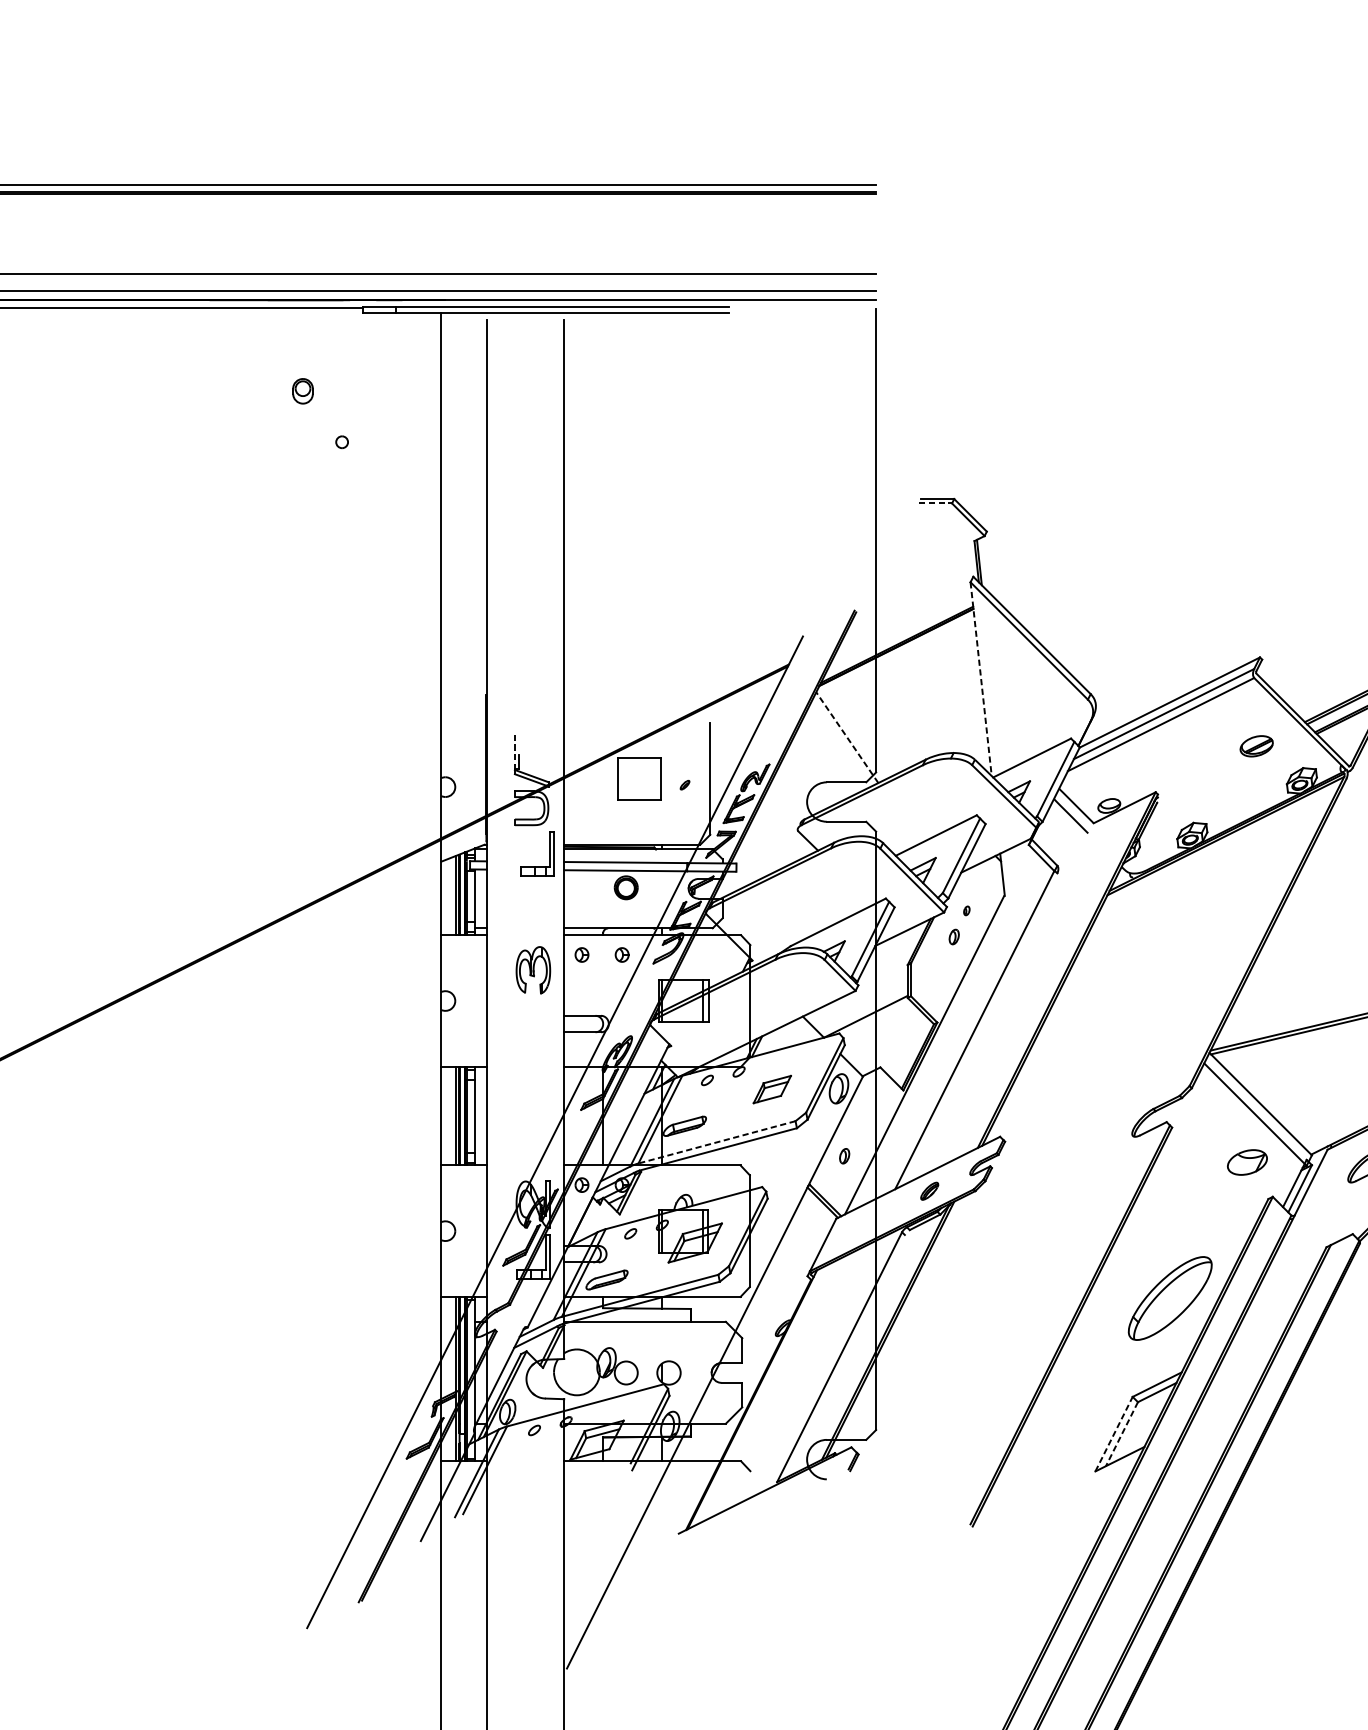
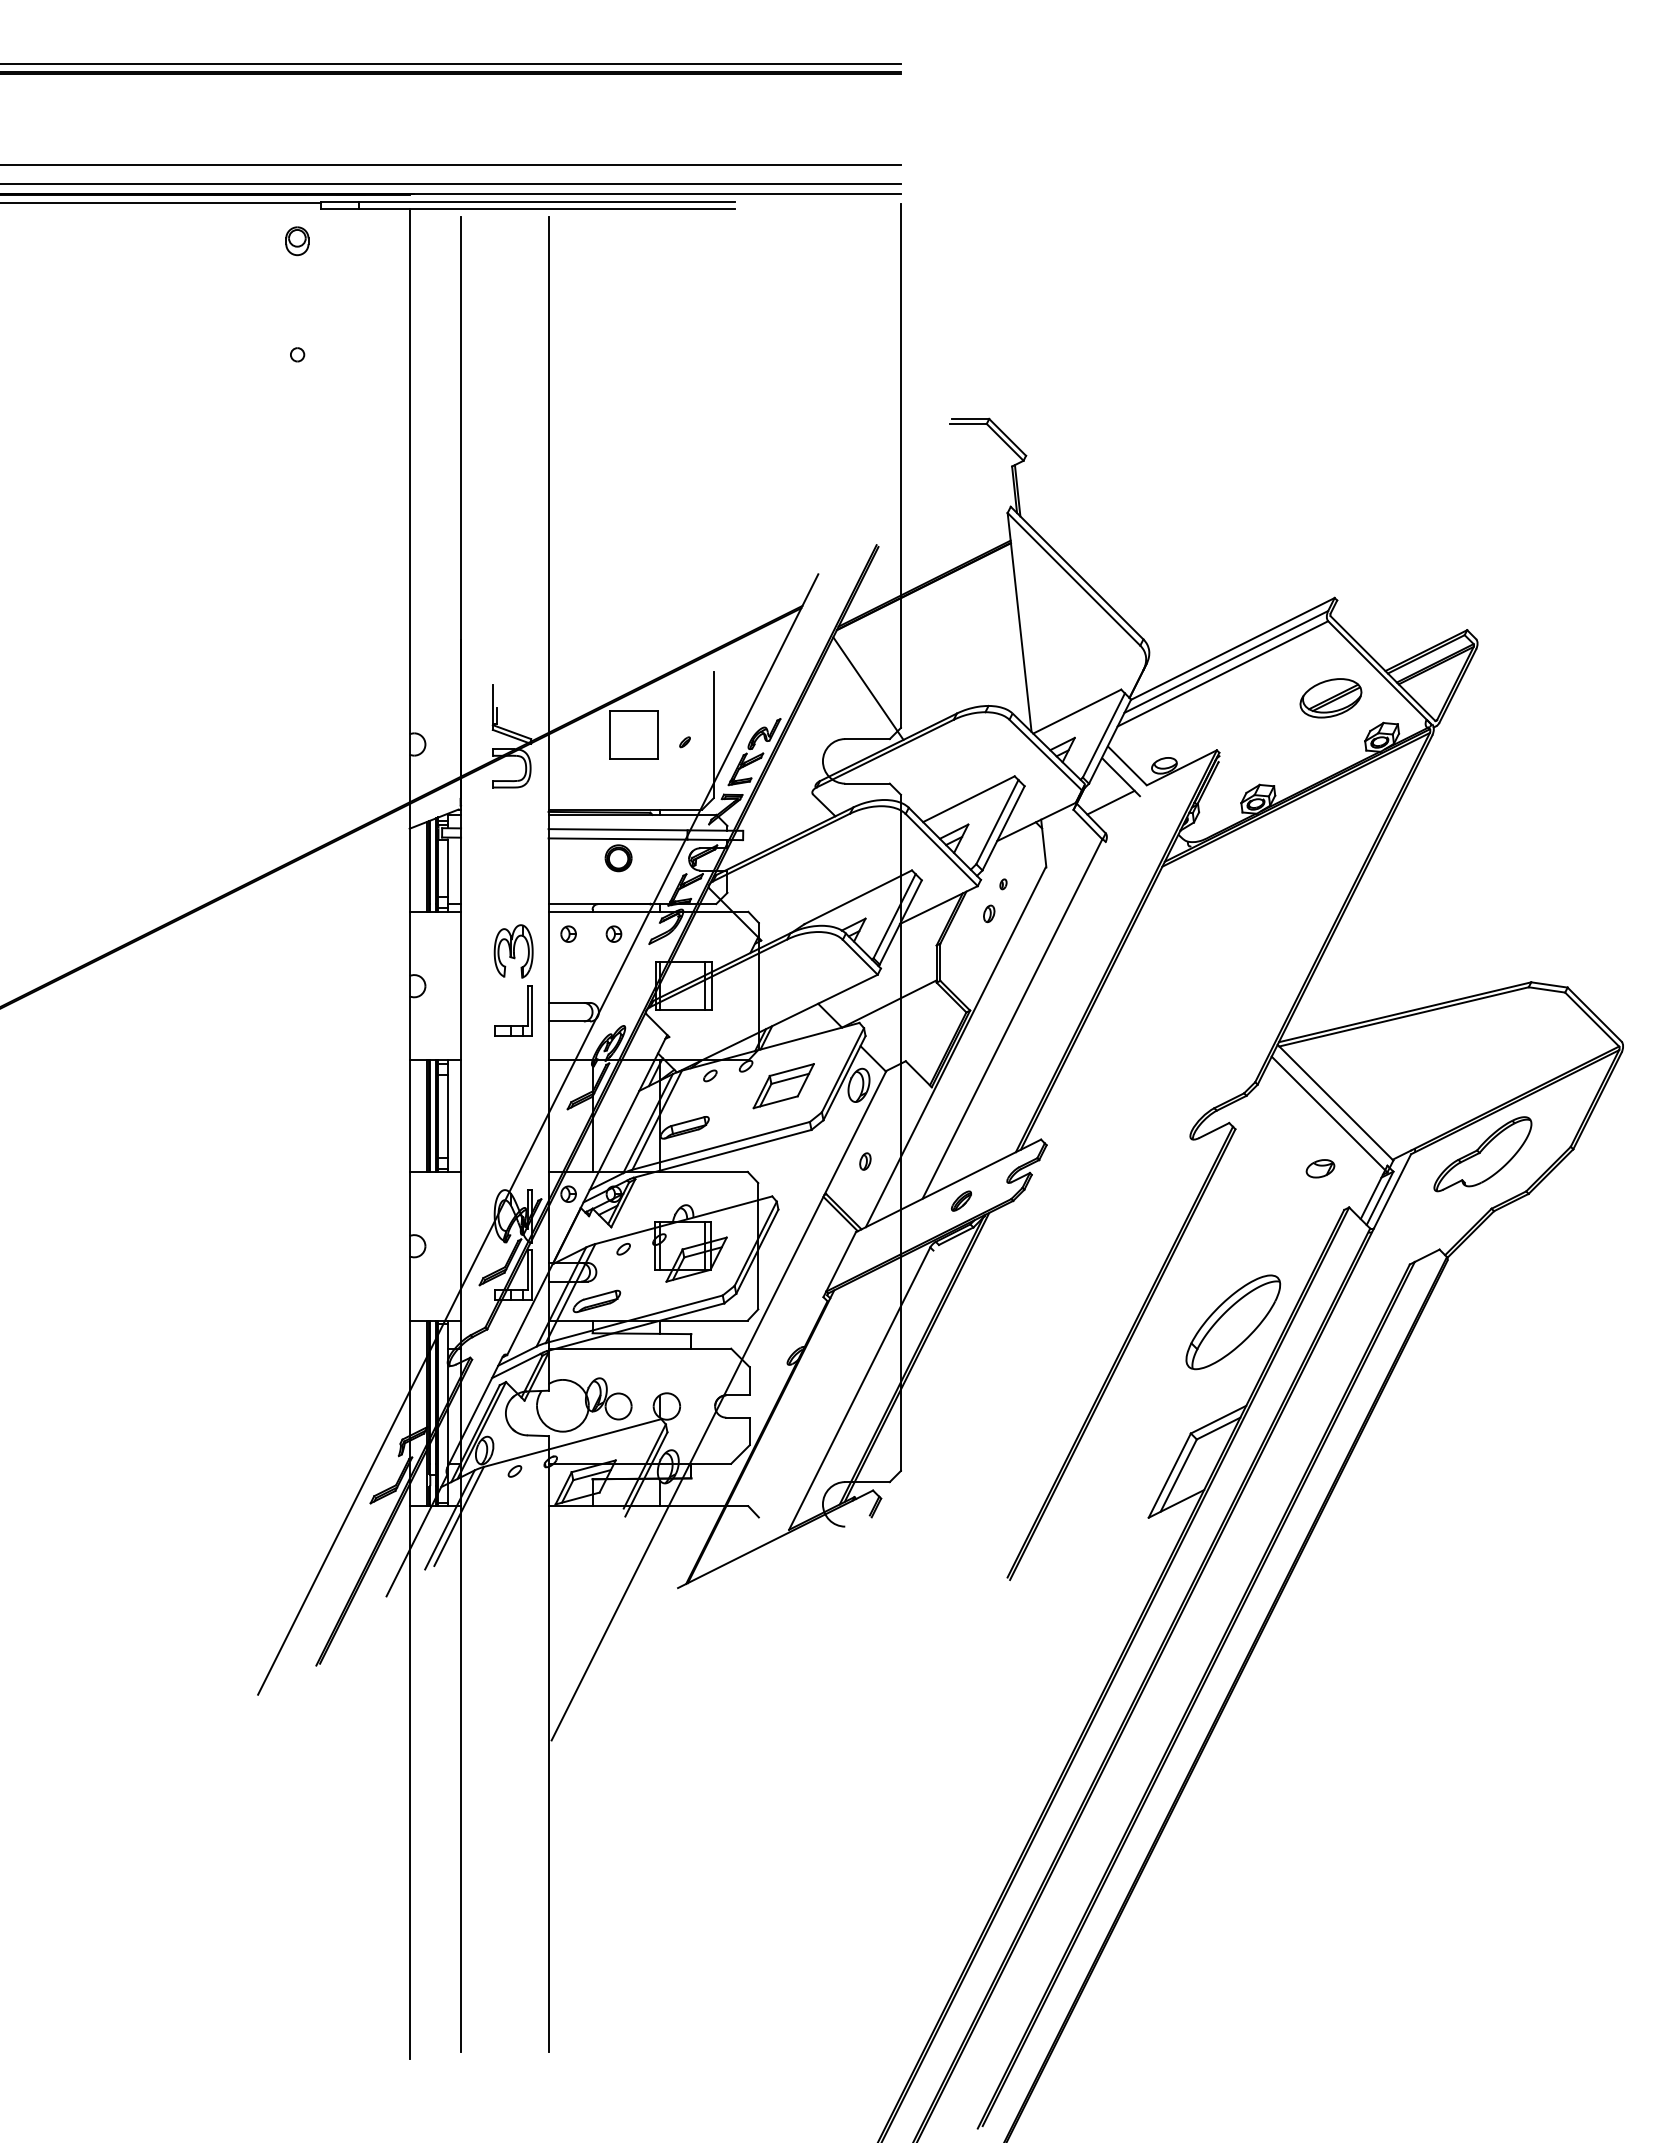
part: (303, 391) -> (297, 241), moved
line: (935, 503) -> (968, 423), dashed -> solid
line: (981, 679) -> (1019, 622), dashed -> solid
line: (847, 737) -> (868, 688), dashed -> solid
part: (1256, 746) -> (1330, 698), size x1.67
line: (514, 751) -> (492, 704), dashed -> solid
line: (1061, 838) -> (1110, 802), added
part: (550, 853) -> (527, 1010), moved
part: (772, 1089) -> (783, 1086), size x1.43
line: (717, 1142) -> (721, 1145), dashed -> solid
part: (1247, 1162) -> (1320, 1168), size x0.62
line: (1114, 1434) -> (1170, 1475), dashed -> solid
line: (1121, 1434) -> (1178, 1476), dashed -> solid

